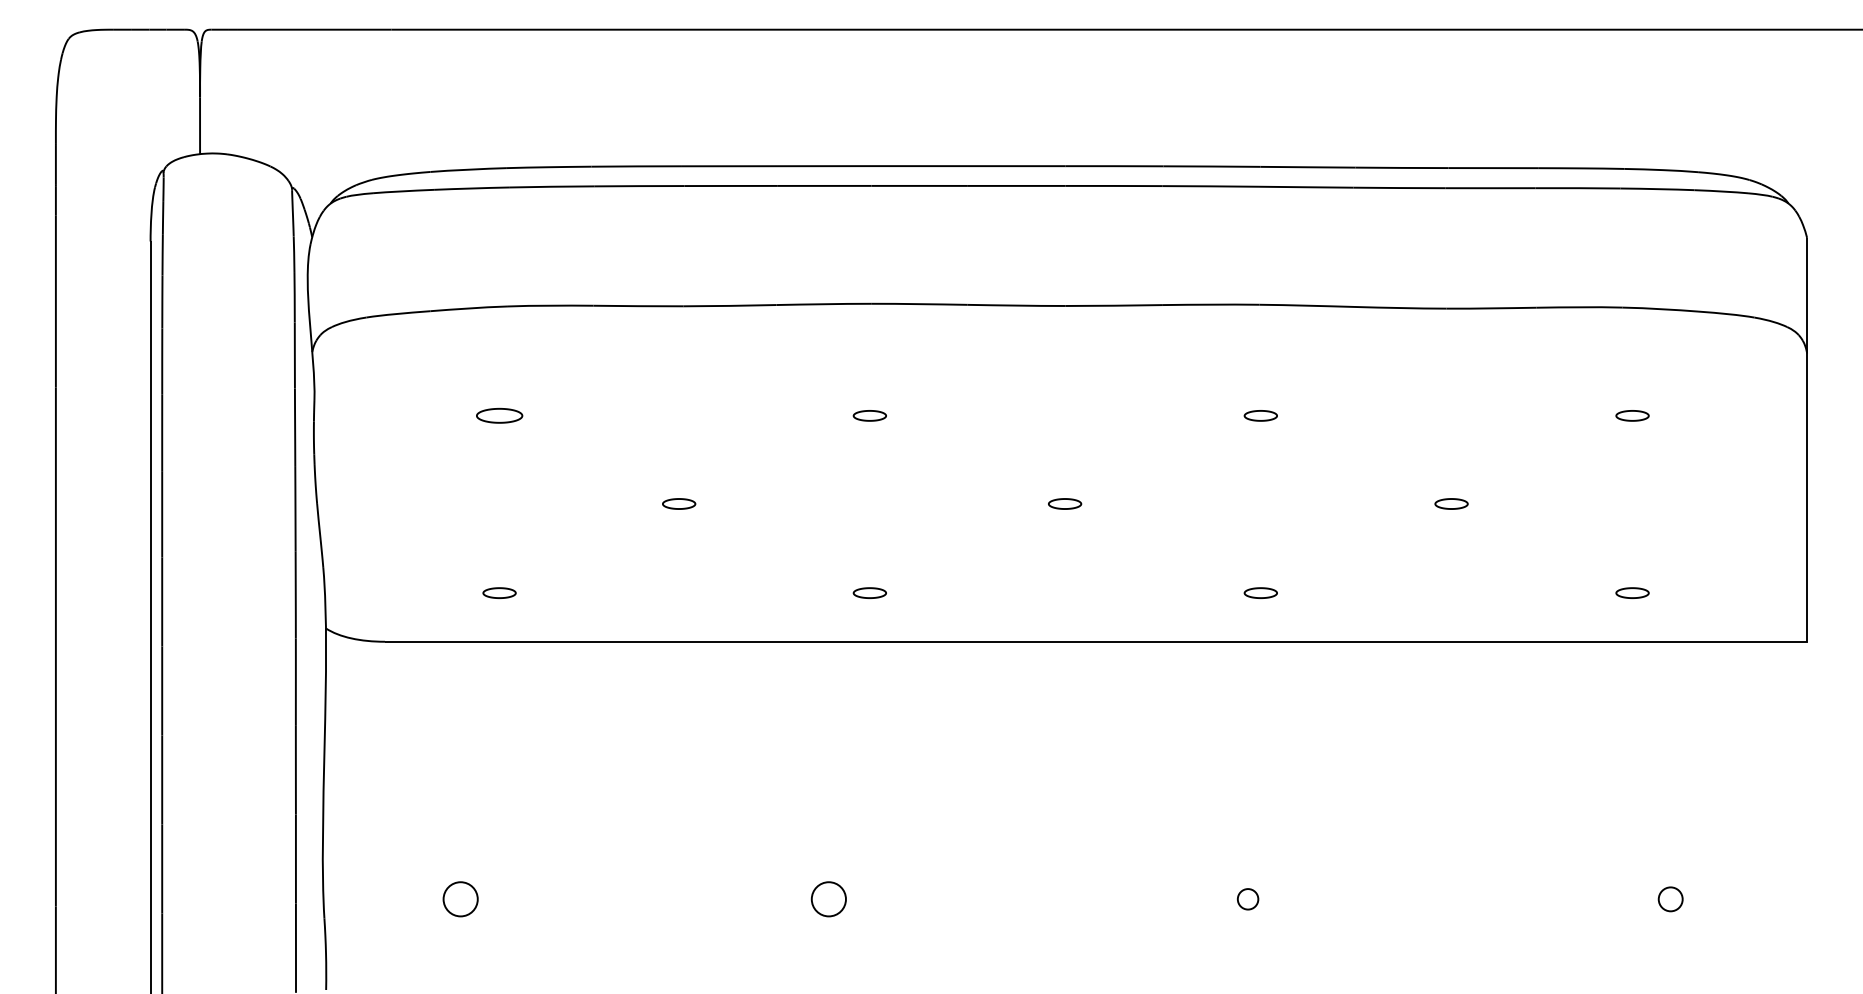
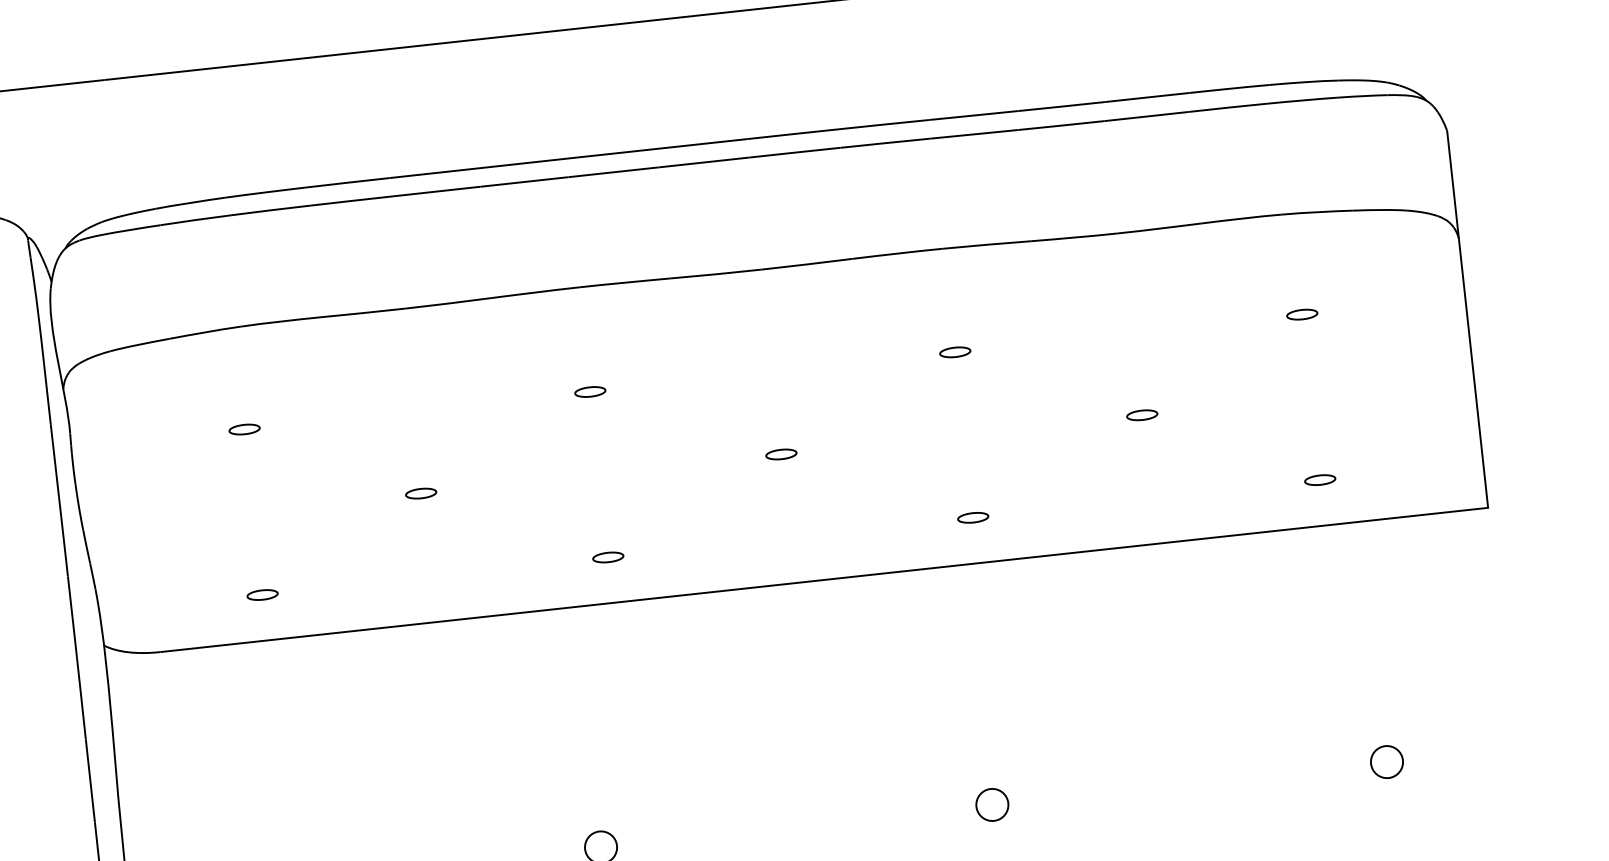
part: (499, 415) -> (244, 429), size x0.71
circle: (1247, 899) -> (991, 805), size x1.67
circle: (1670, 899) -> (1386, 762), size x1.43

